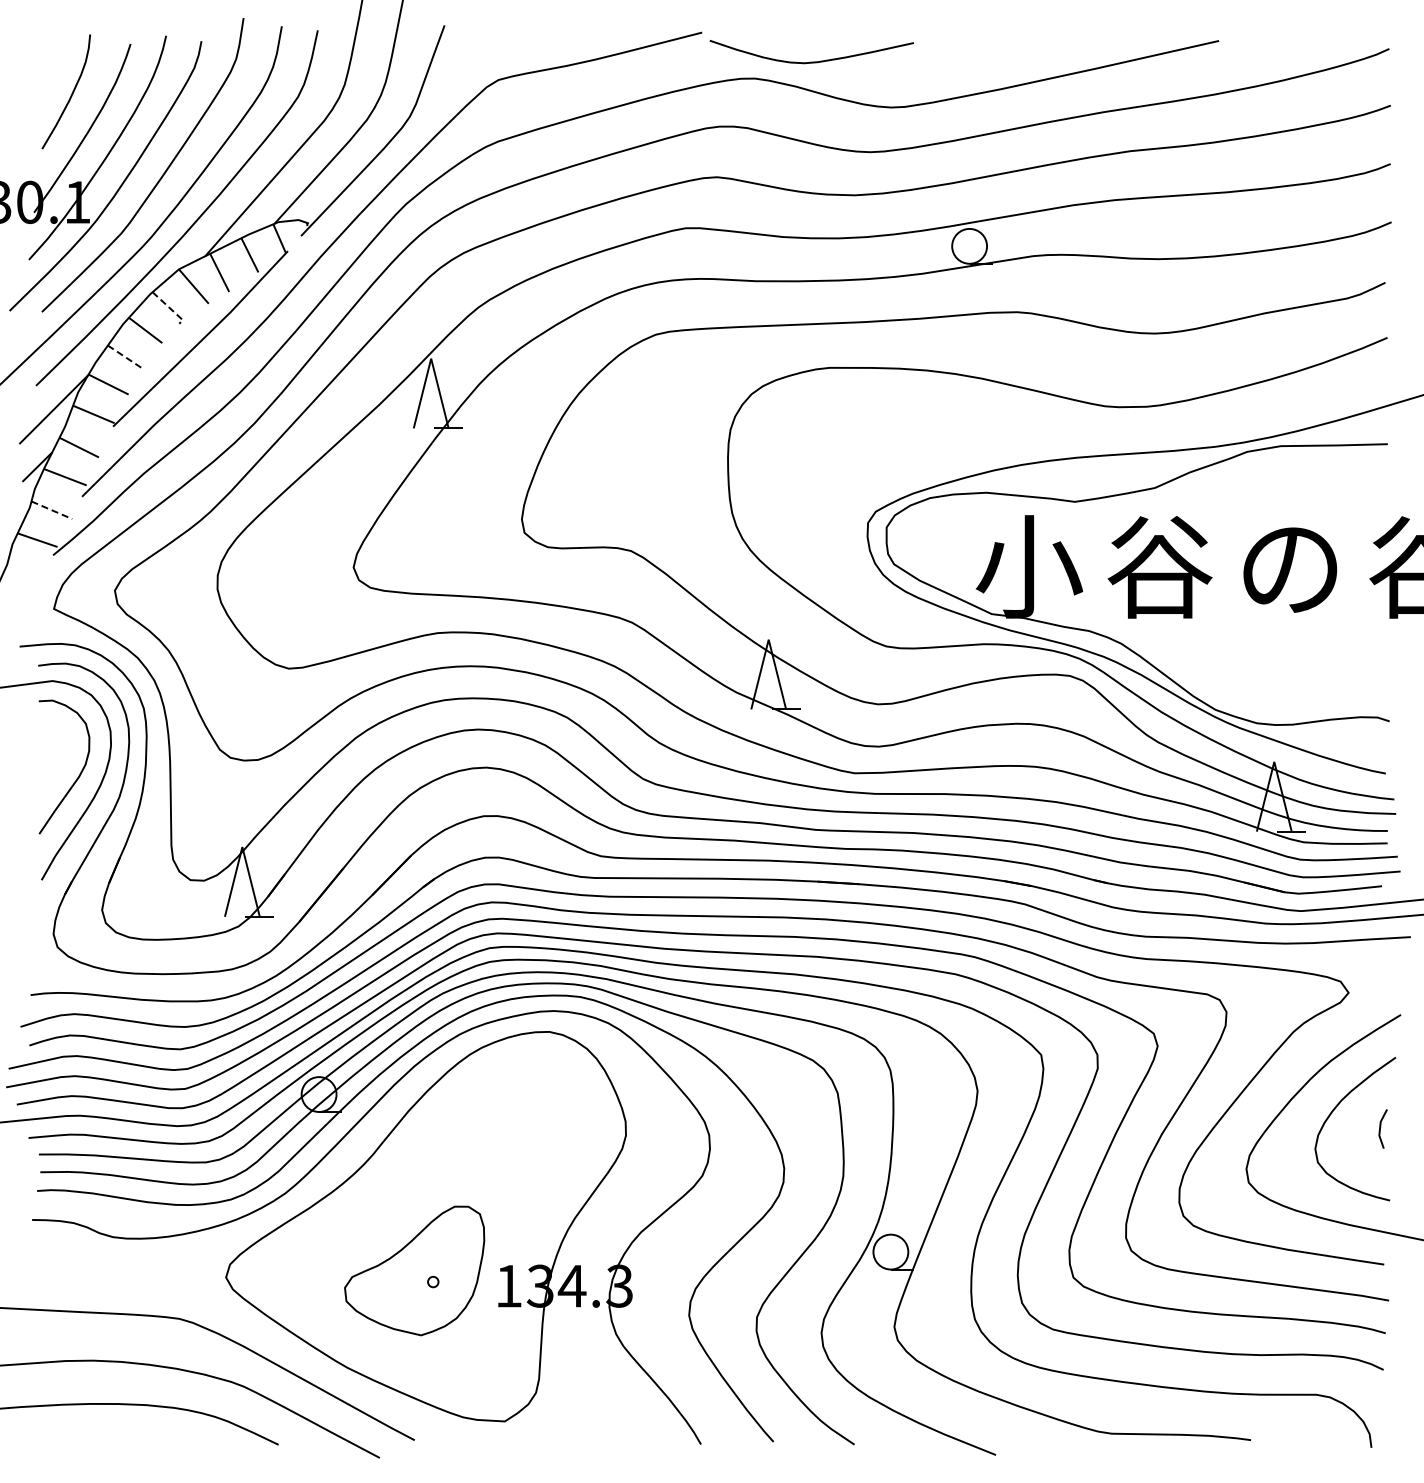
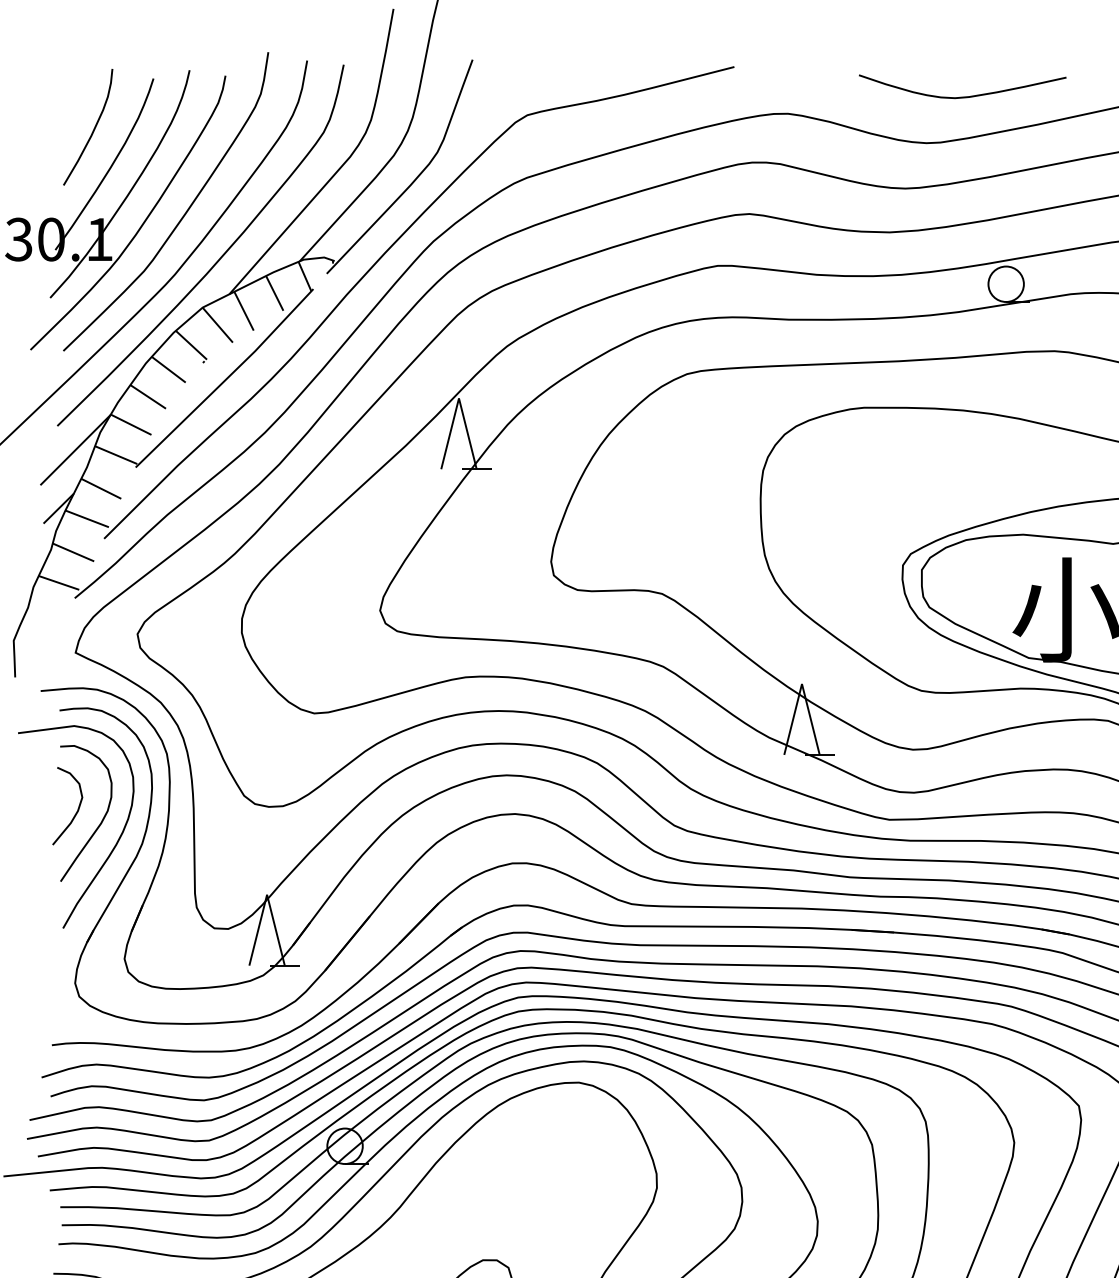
curve: (811, 61) -> (962, 96), moved
line: (167, 306) -> (190, 345), dashed -> solid
line: (125, 357) -> (148, 397), dashed -> solid
line: (52, 510) -> (74, 552), dashed -> solid
curve: (55, 763) -> (77, 809), added

